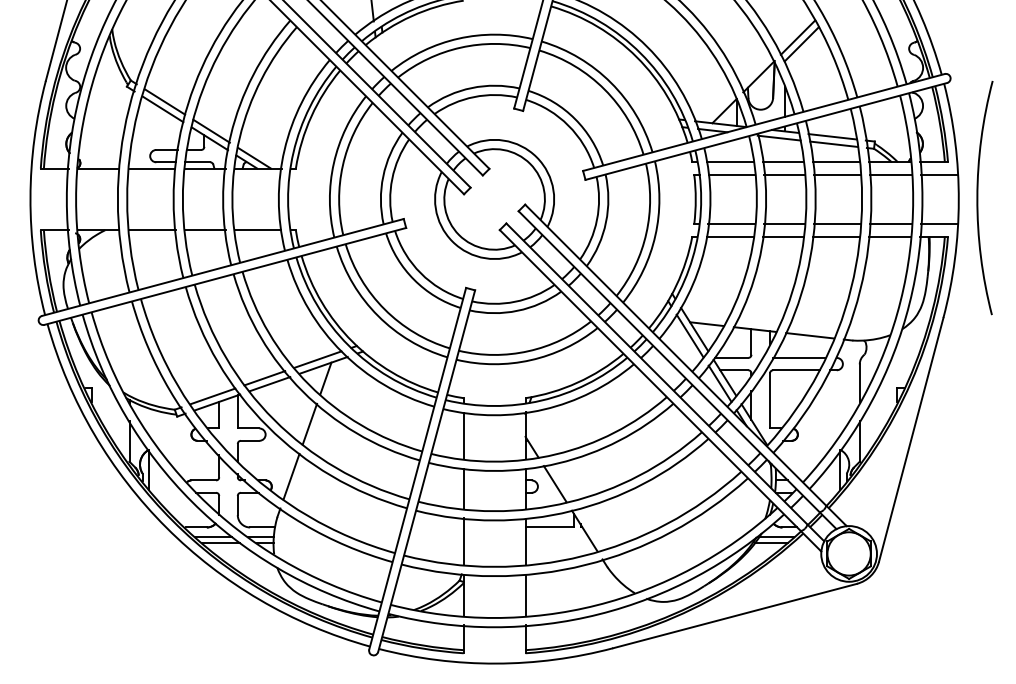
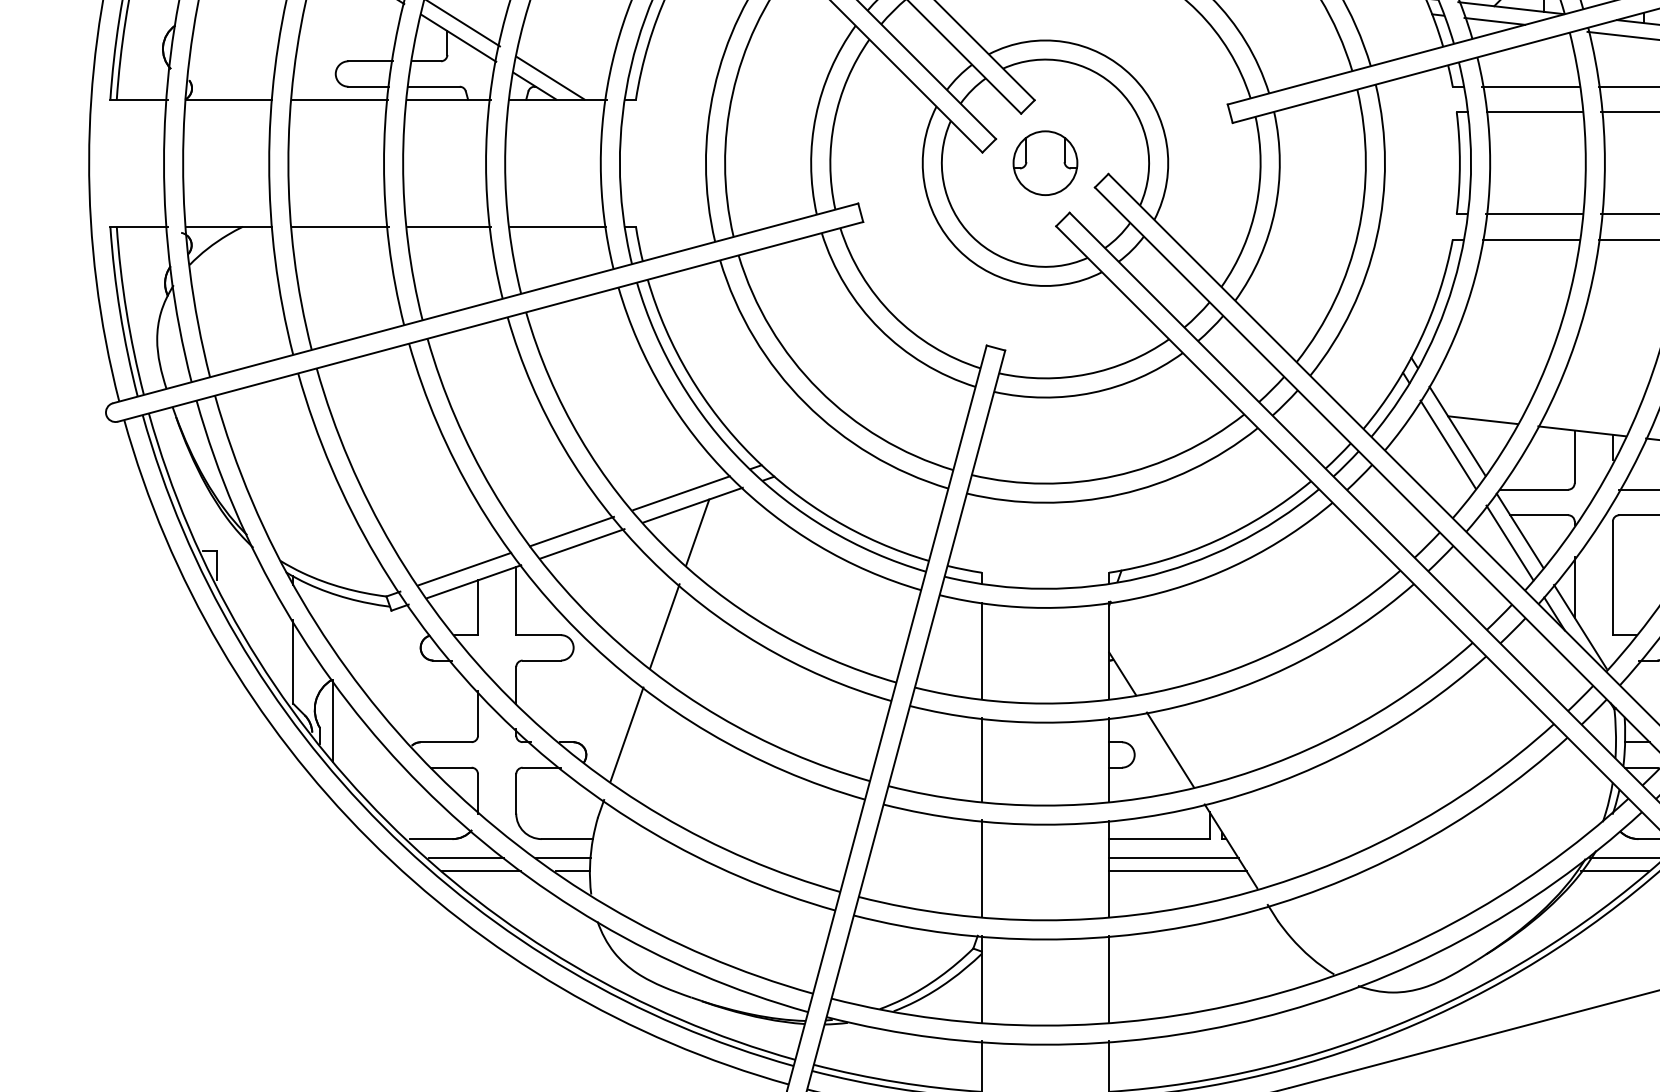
part: (494, 199) -> (1045, 163), added
line: (556, 536) -> (1172, 857), added
line: (558, 542) -> (1177, 870), added

